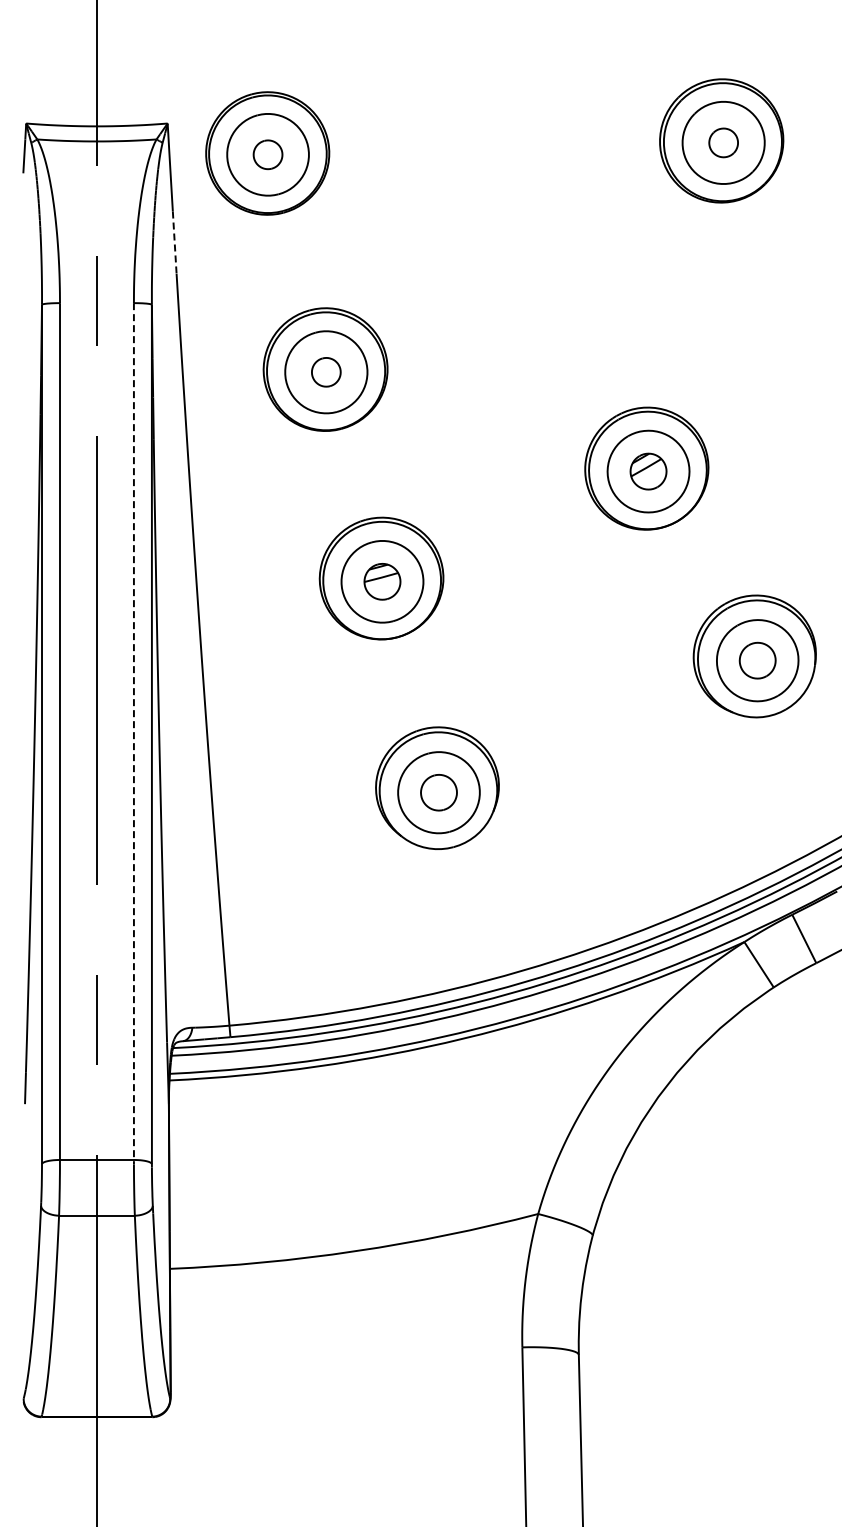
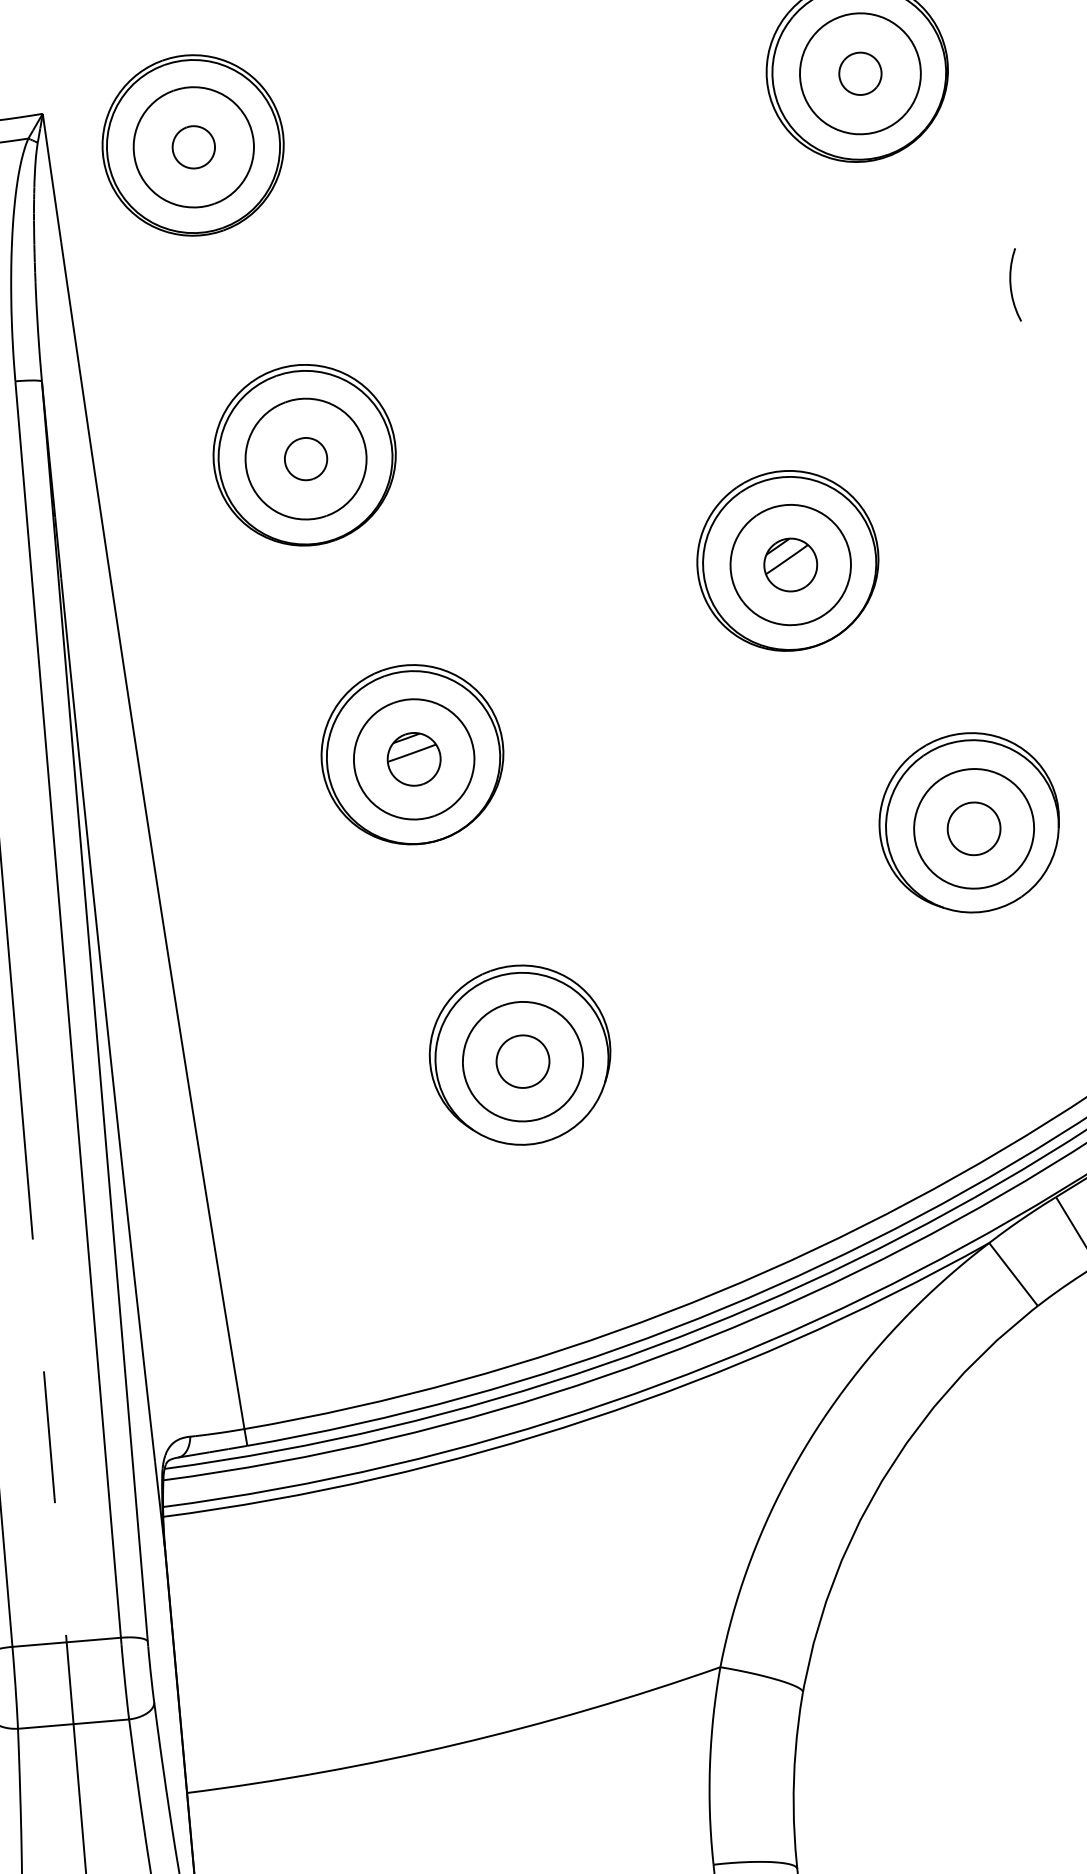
line: (174, 242) -> (67, 287), dashed -> solid
curve: (814, 294) -> (1012, 284), added
line: (133, 733) -> (67, 1012), dashed -> solid

